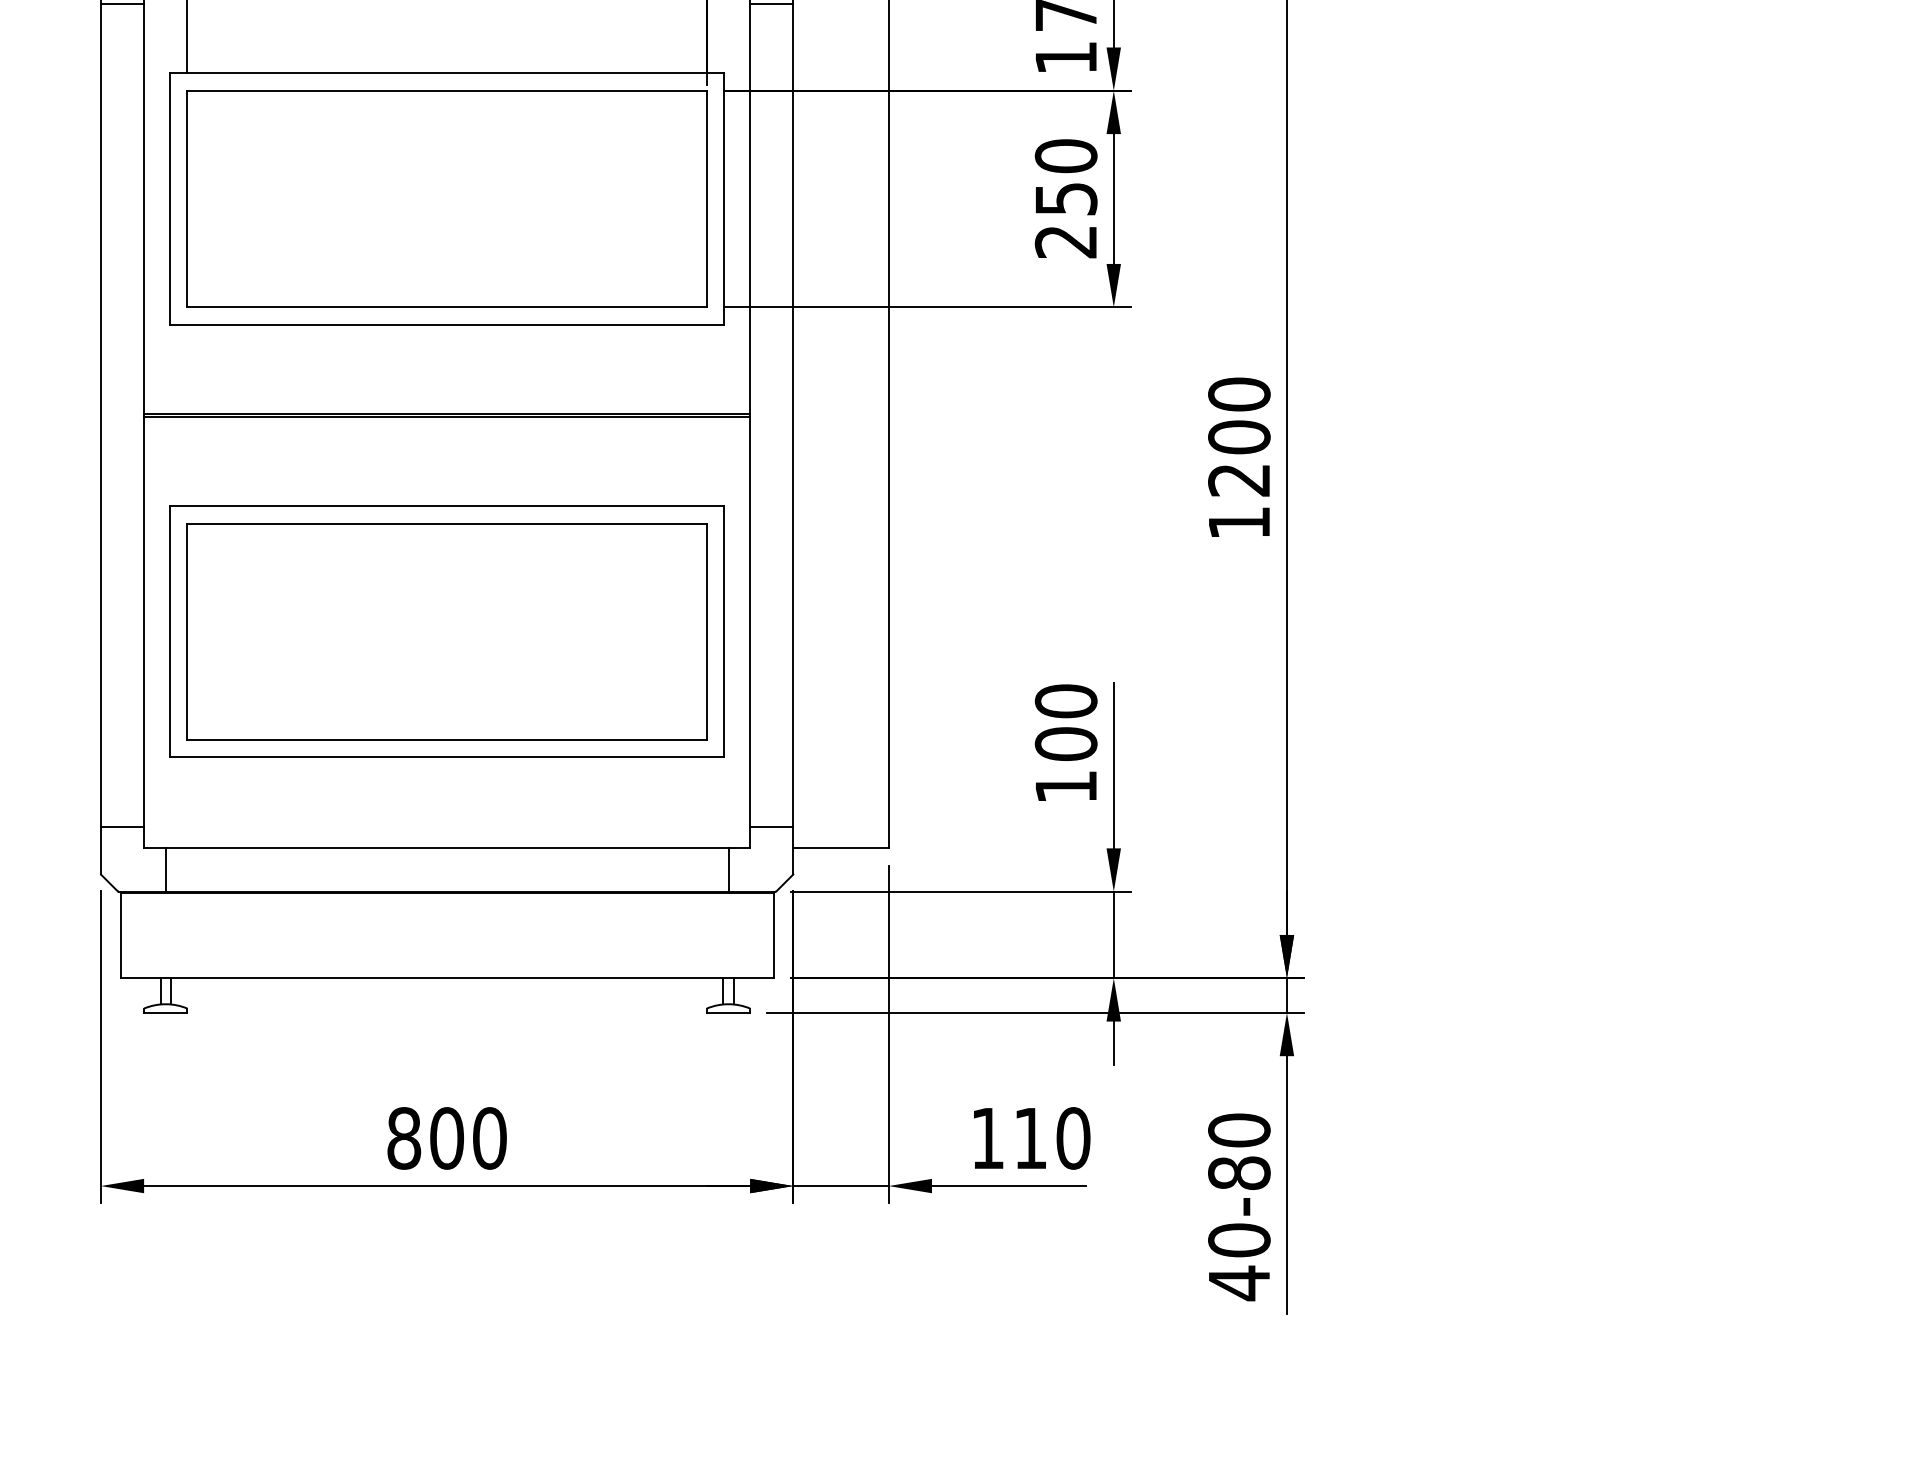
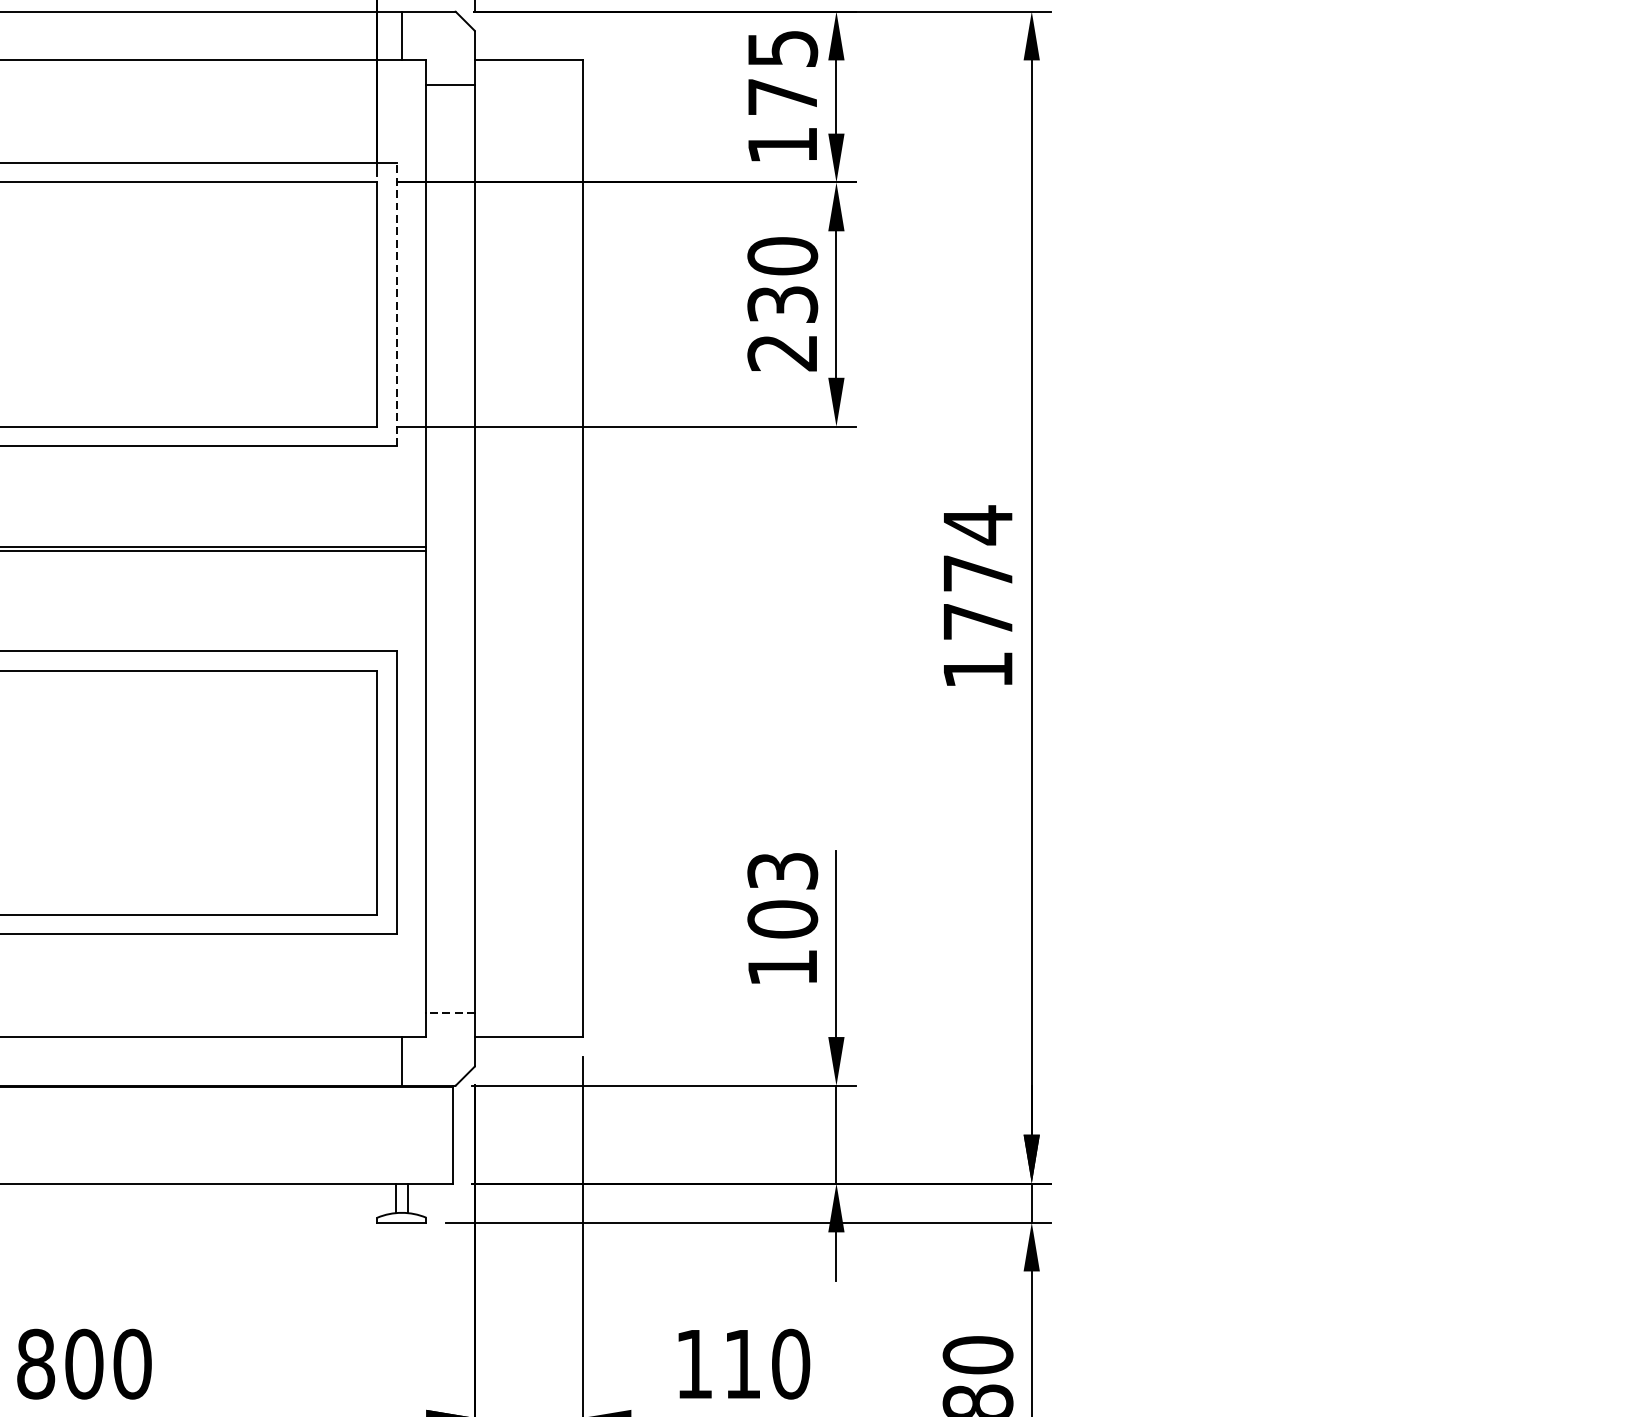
text: (1065, 198) -> (781, 303), 250 -> 230
line: (724, 199) -> (397, 305), solid -> dashed
text: (1239, 436) -> (978, 572), 1200 -> 1774
text: (1065, 701) -> (781, 871), 100 -> 103
line: (771, 826) -> (450, 1012), solid -> dashed

